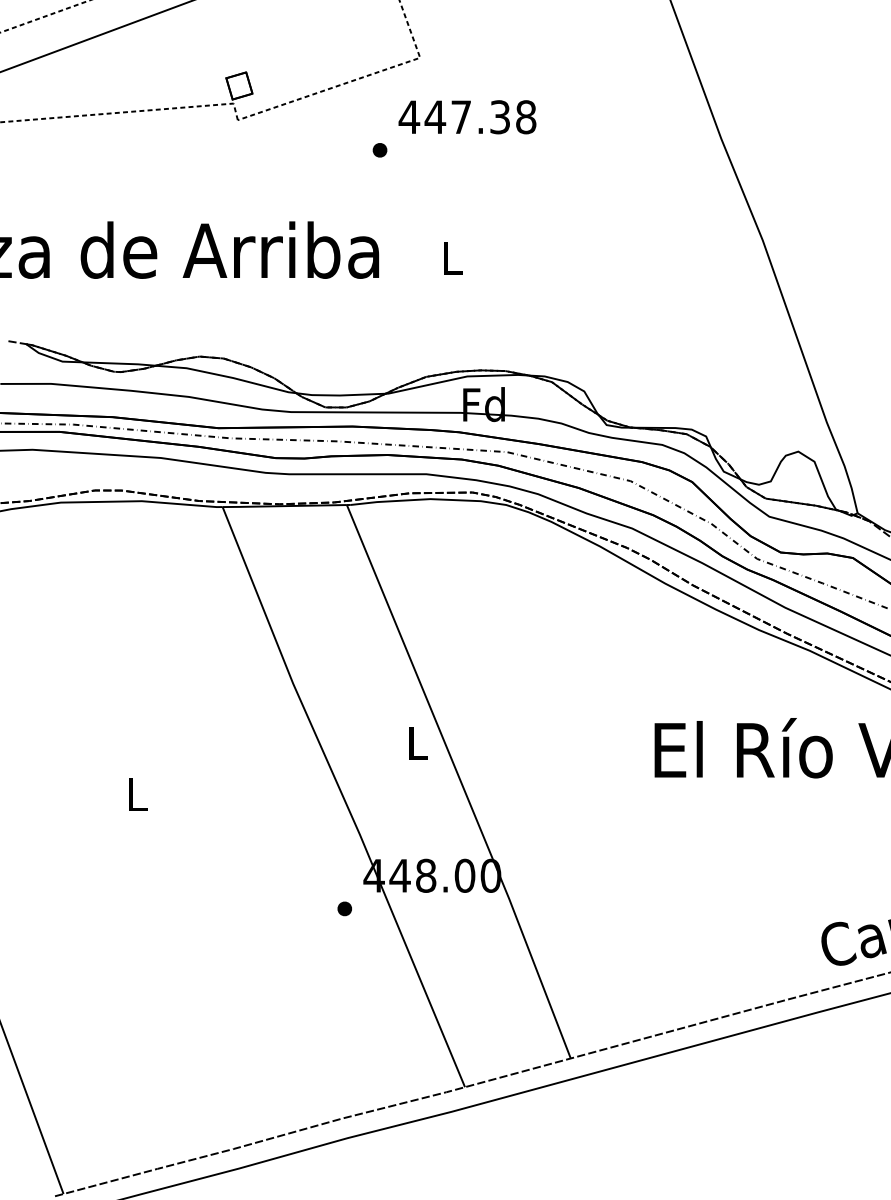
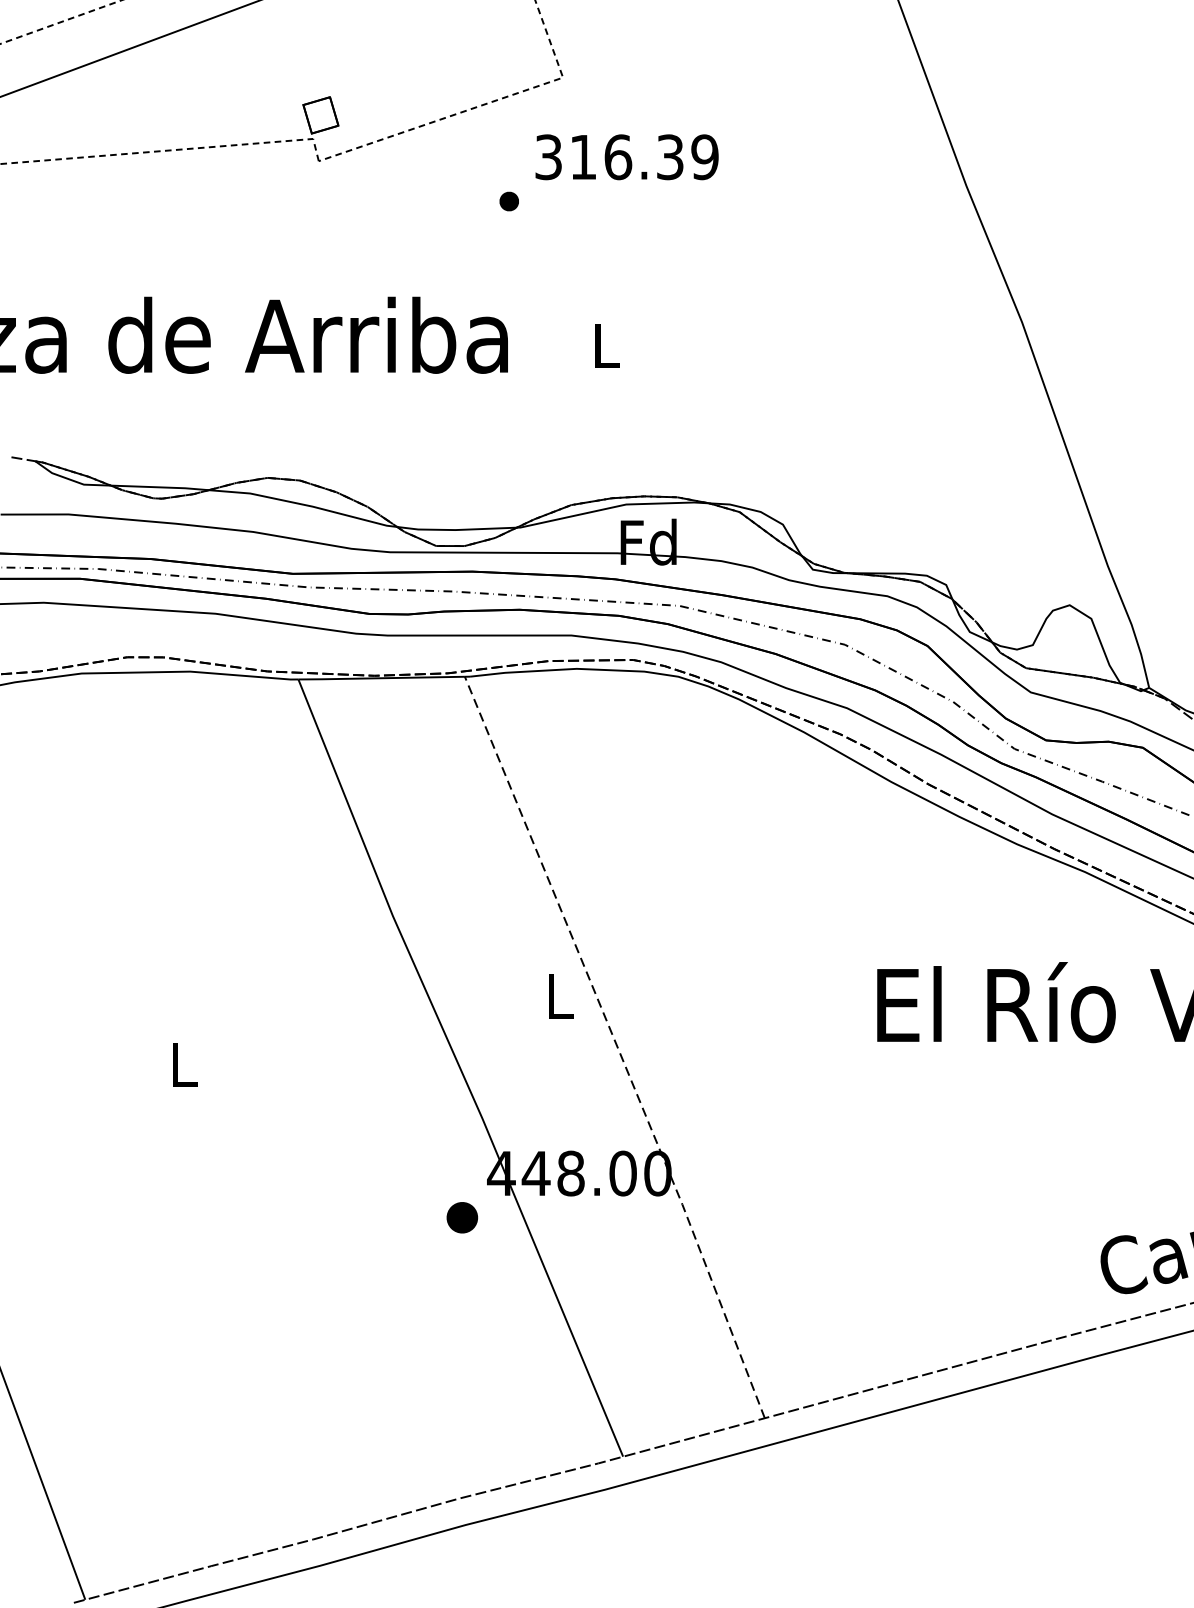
text: (467, 117) -> (626, 157), 447.38 -> 316.39
line: (460, 780) -> (617, 1045), solid -> dashed
part: (344, 908) -> (461, 1217), size x1.6

